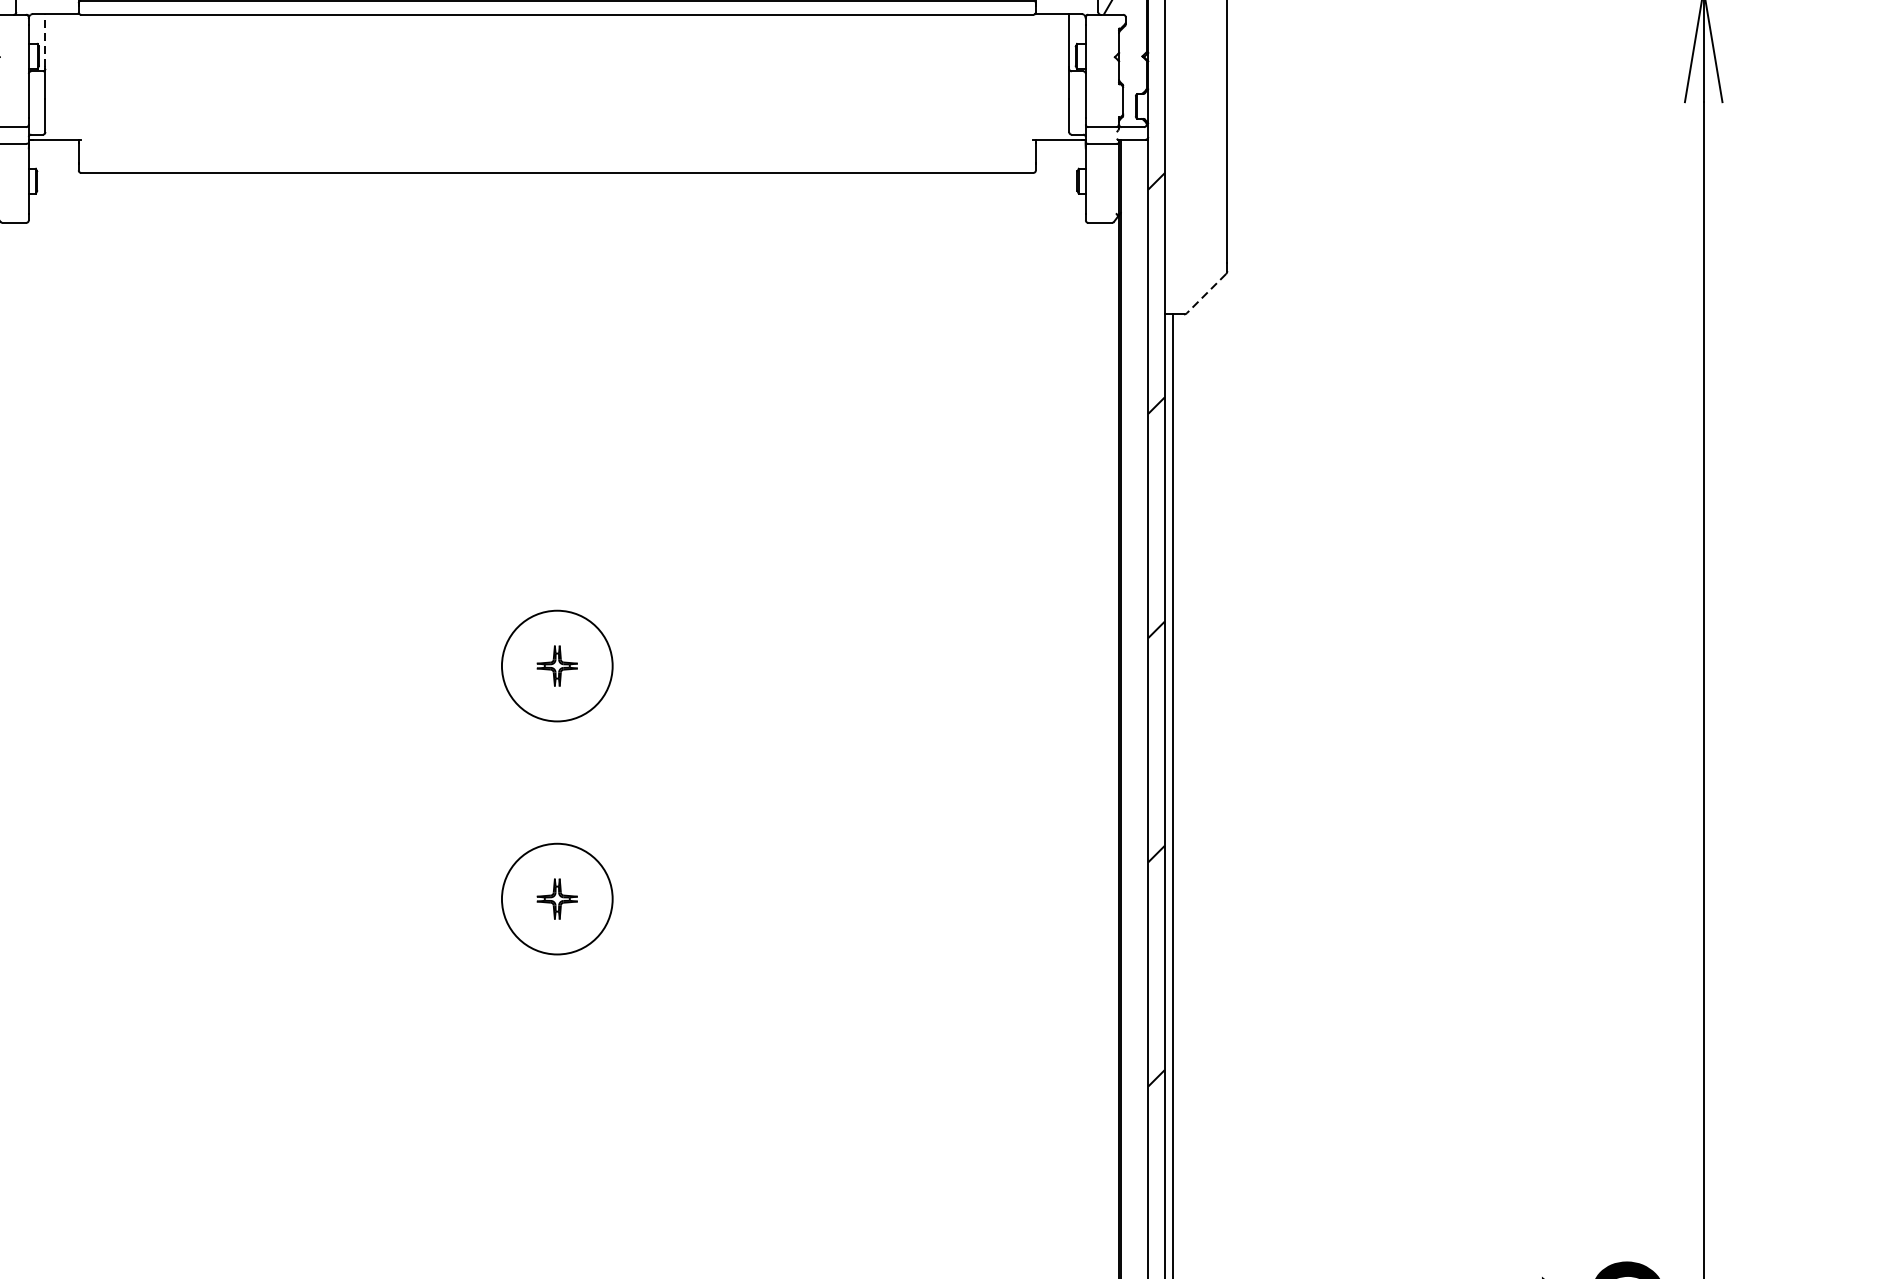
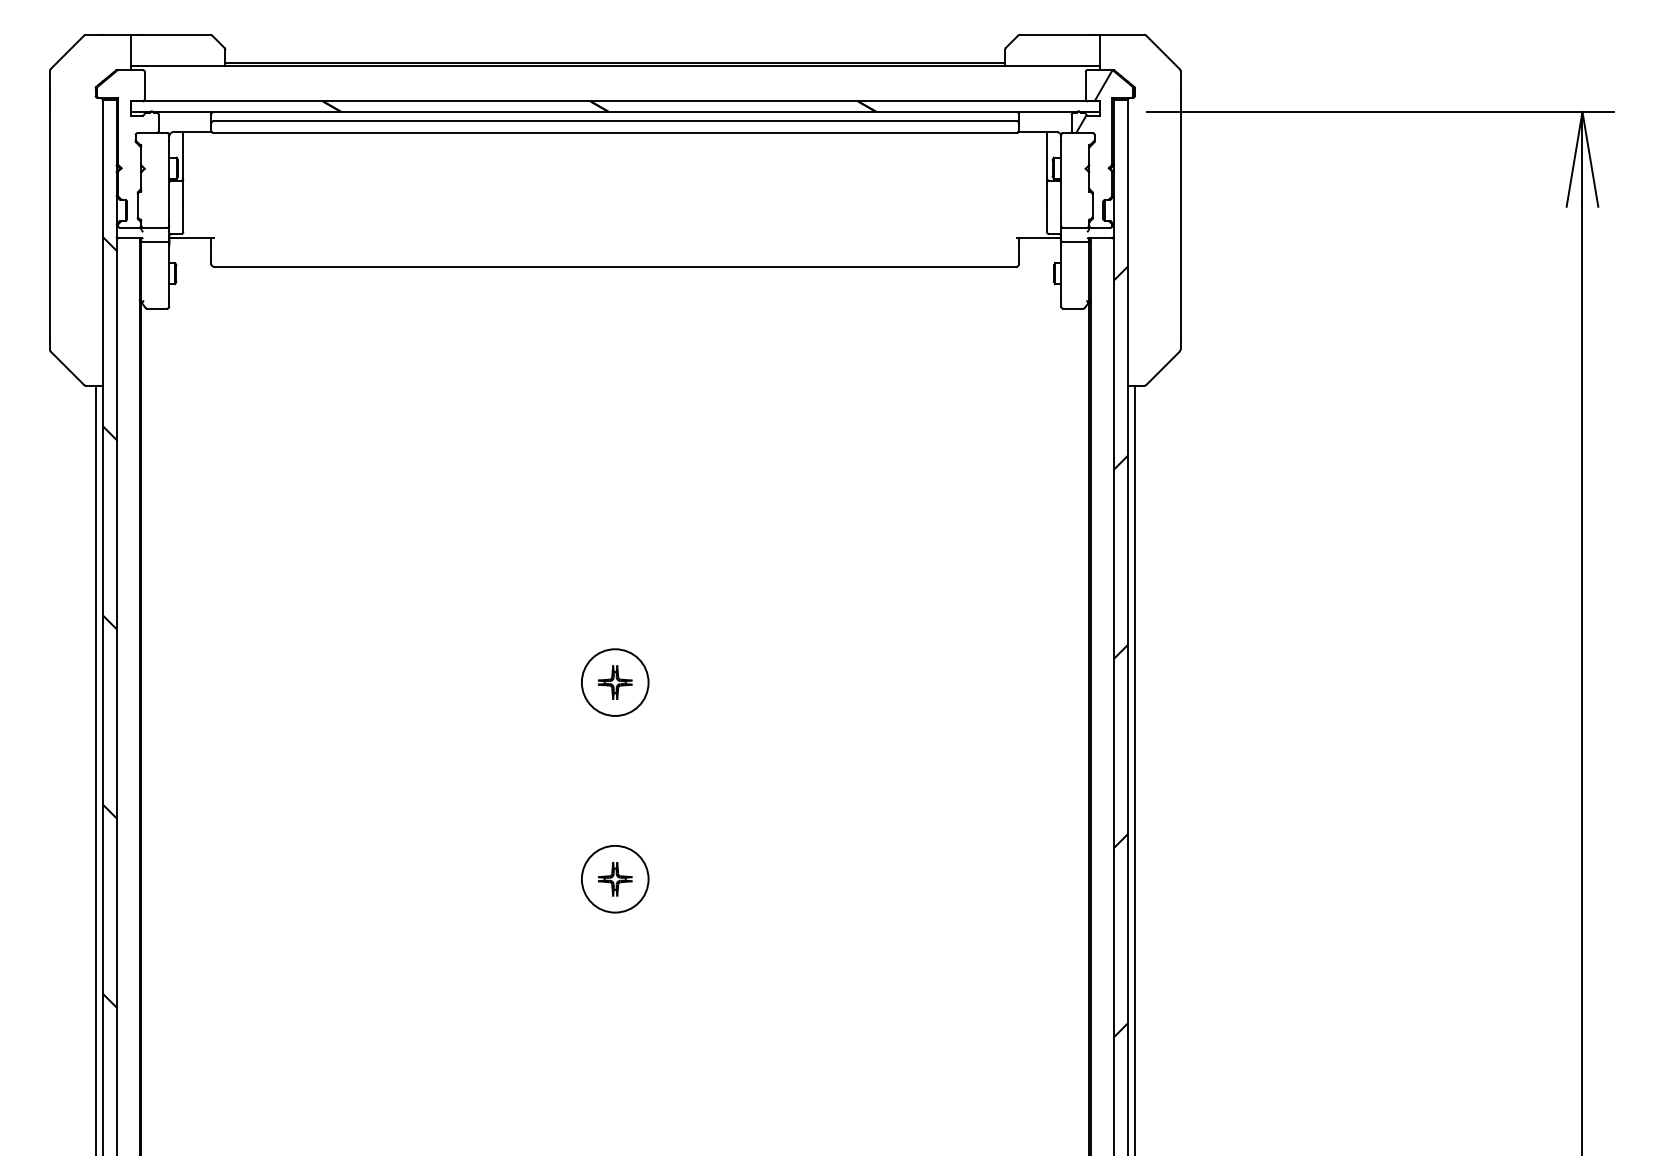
line: (45, 40) -> (183, 154), dashed -> solid
line: (1205, 293) -> (1162, 368), dashed -> solid
circle: (556, 665) -> (614, 682), size x0.71
circle: (556, 898) -> (614, 878), size x0.71

